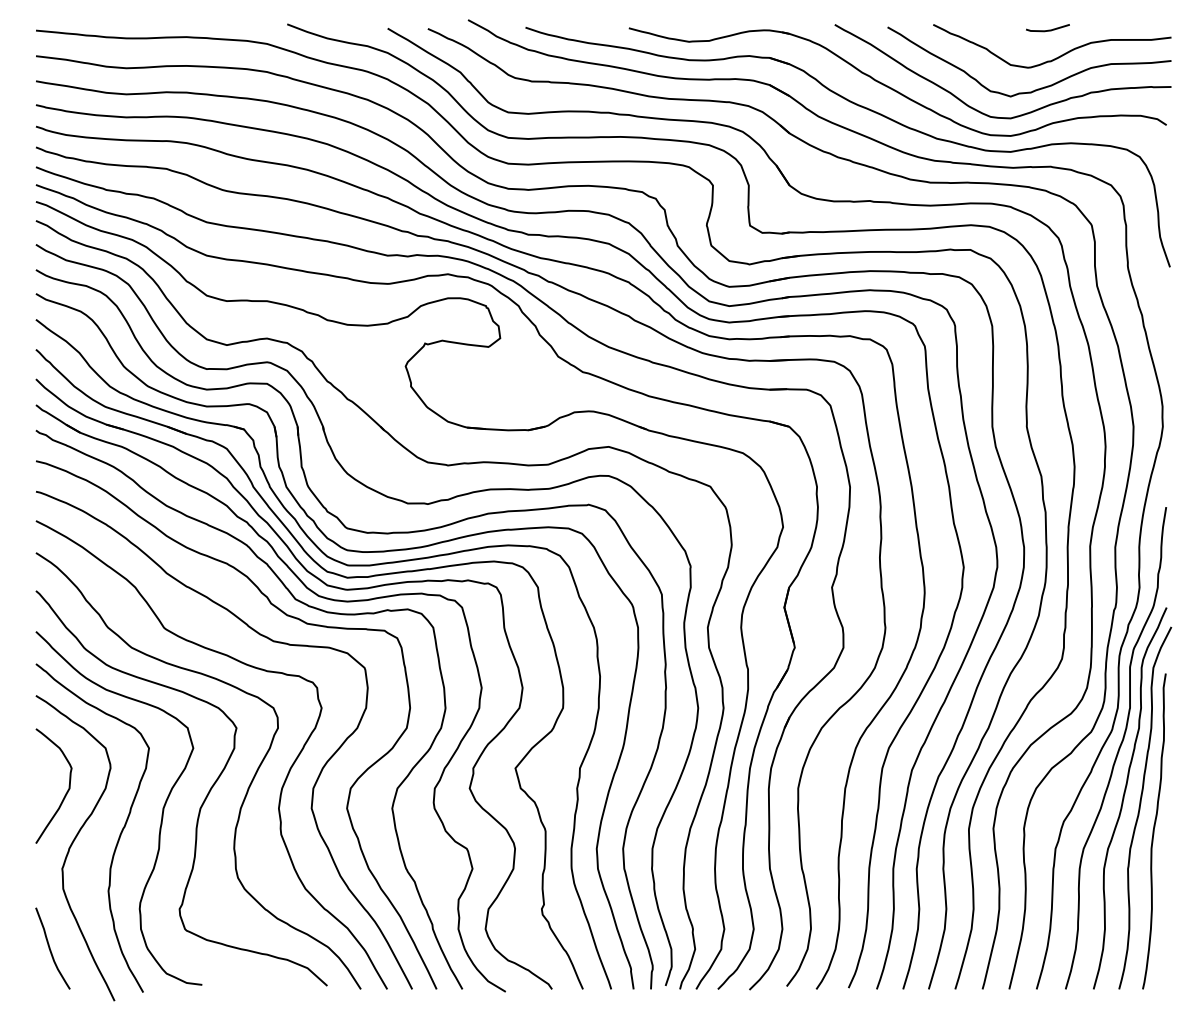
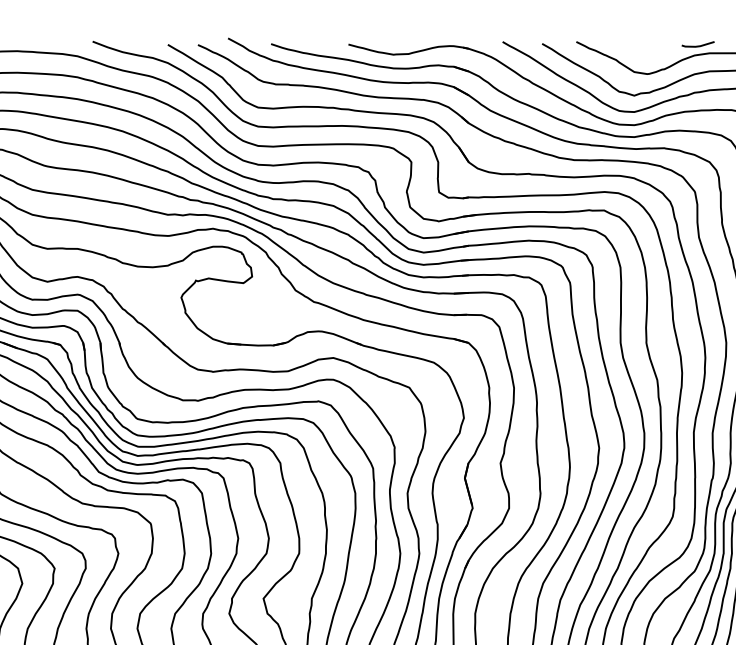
line: (1048, 29) -> (698, 45), moved

